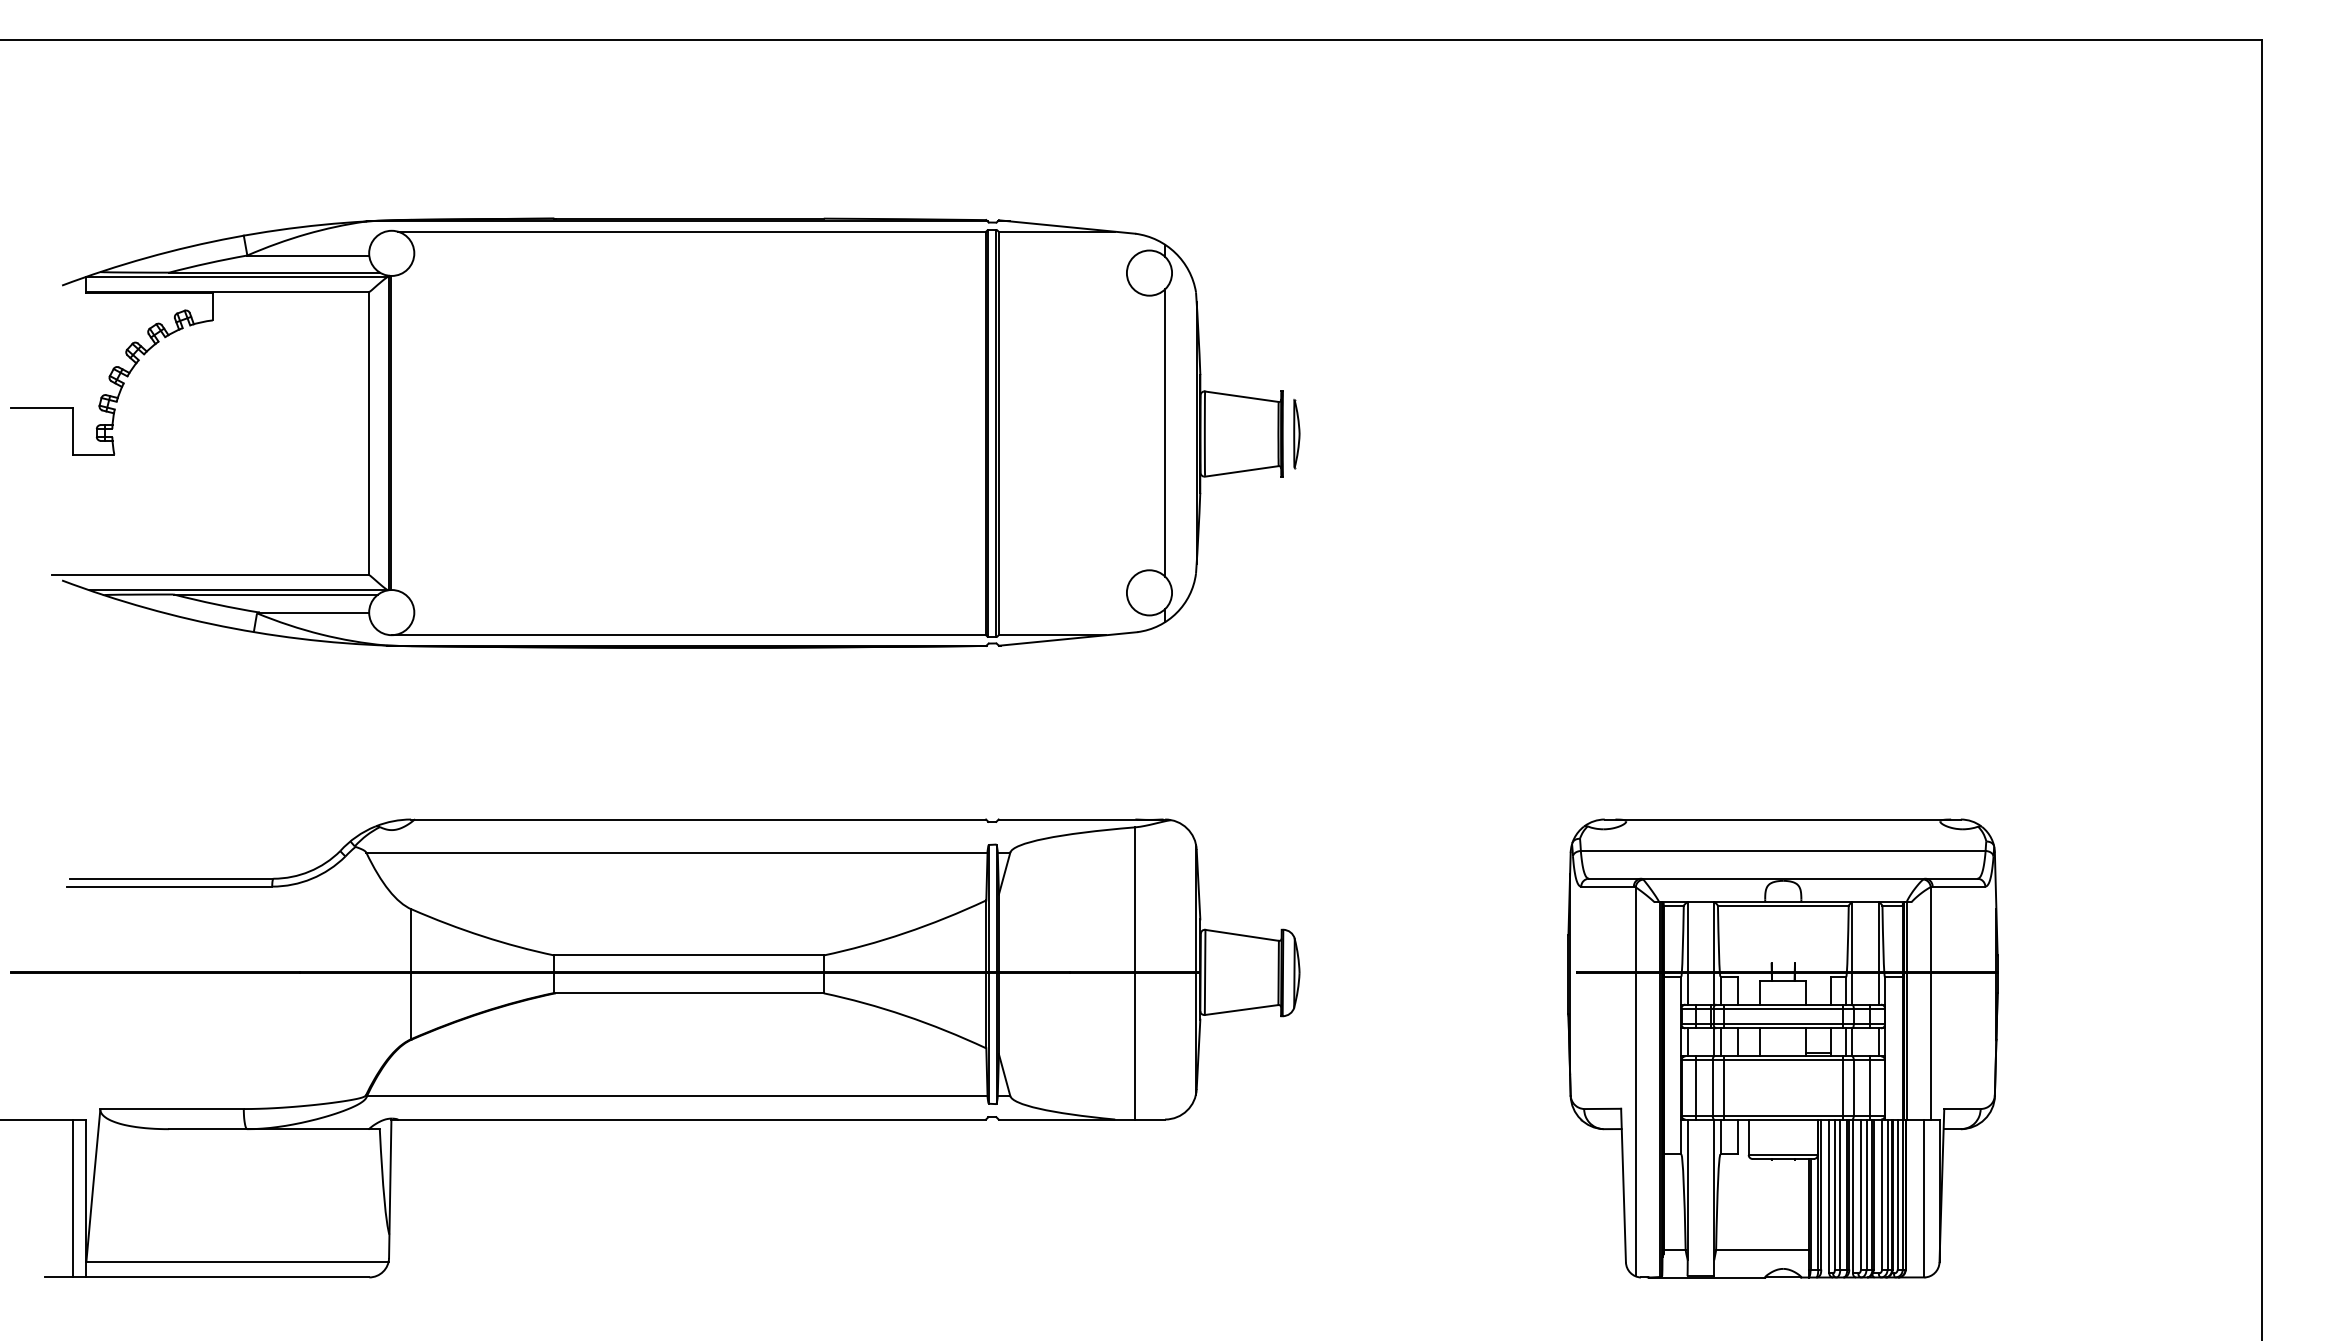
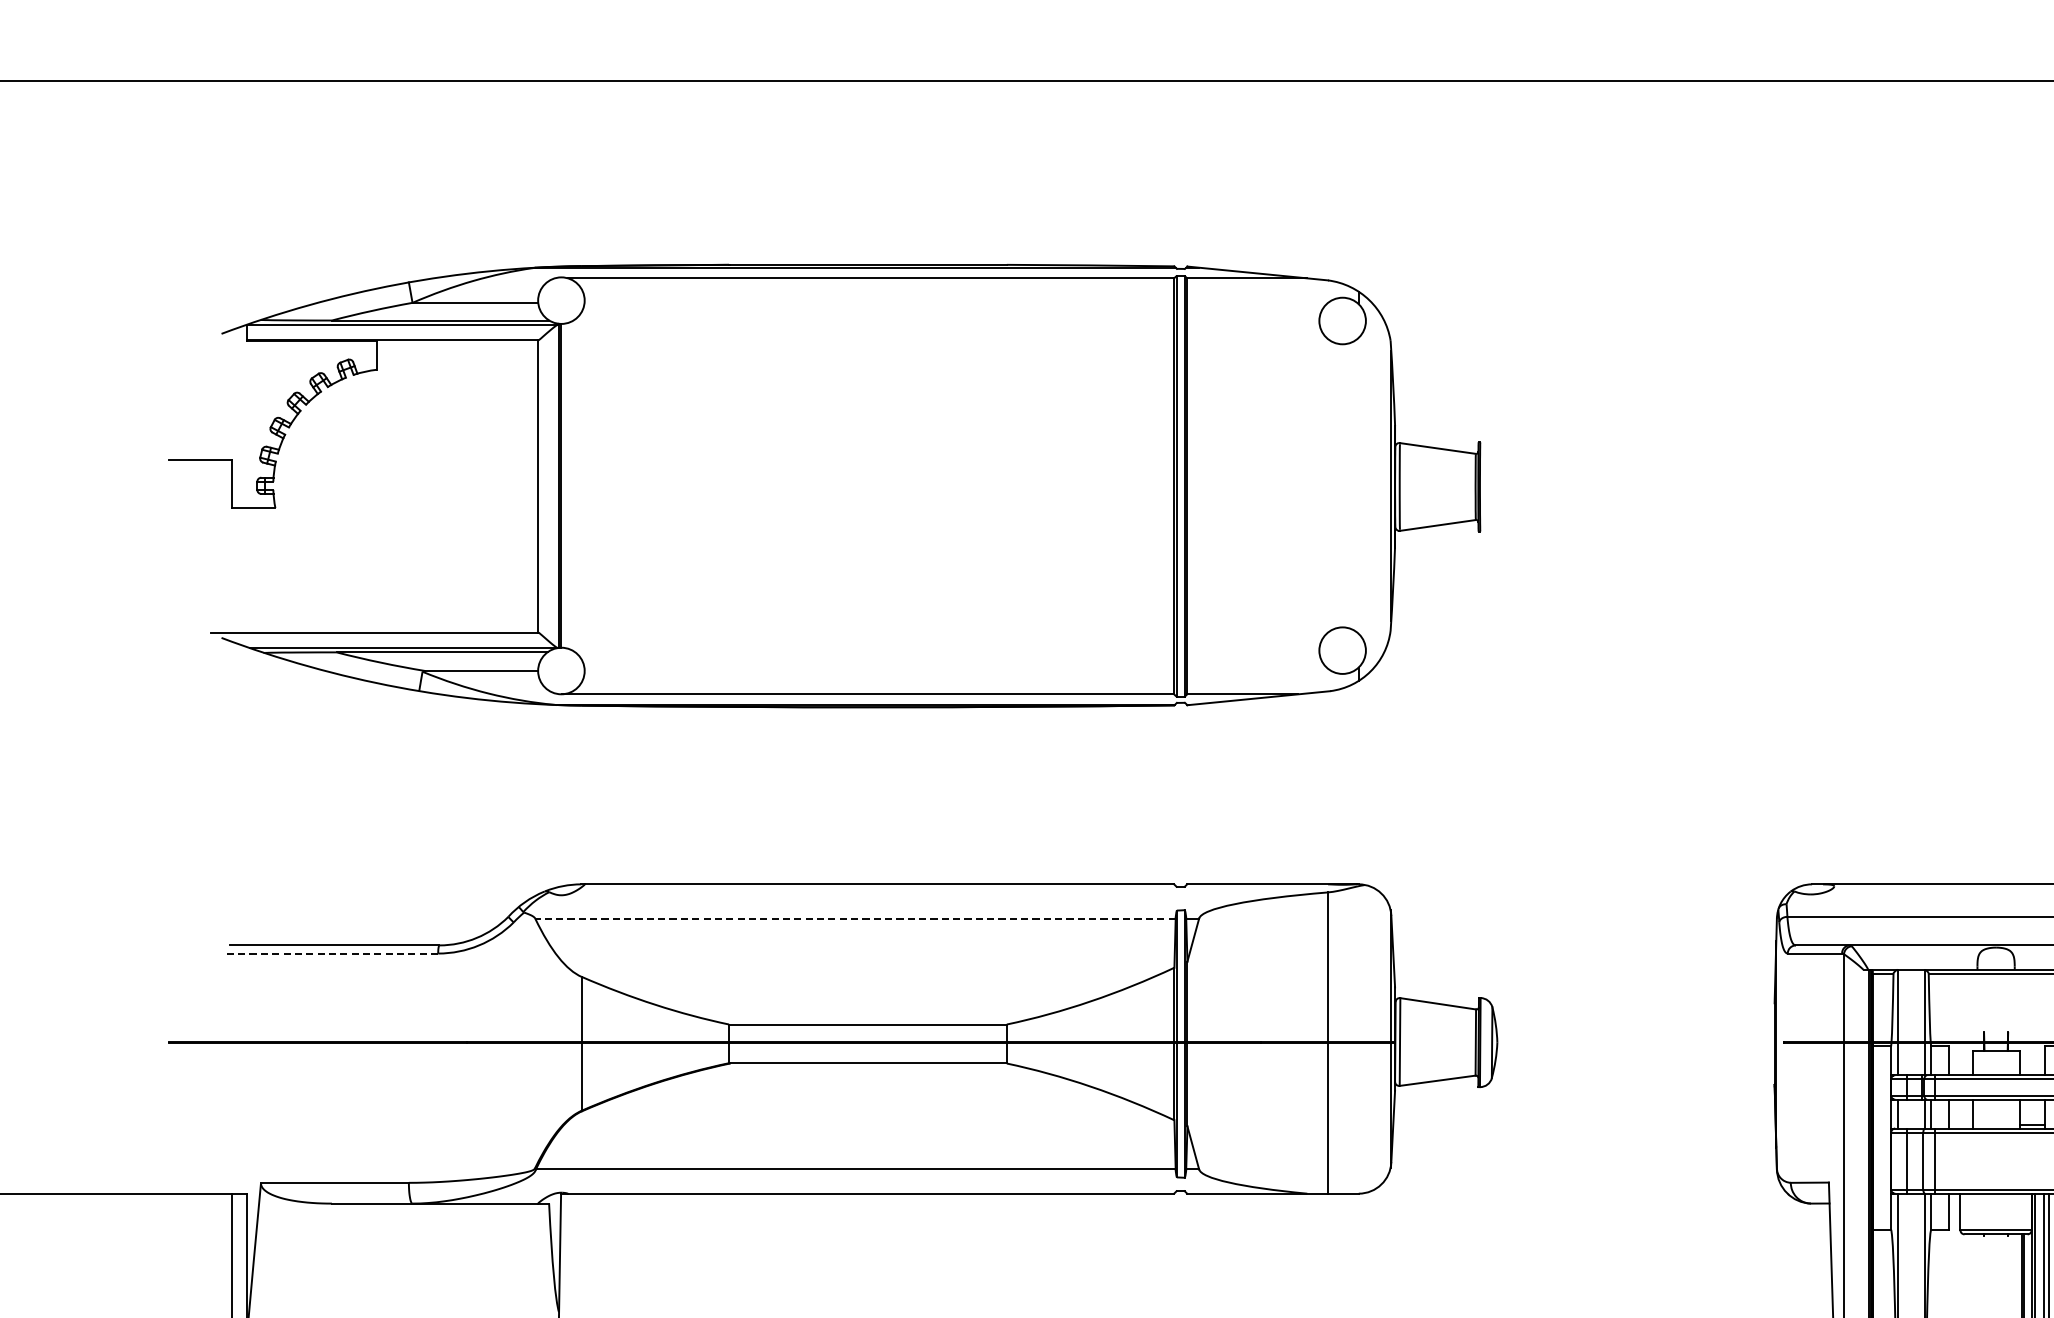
line: (1165, 432) -> (1359, 485), removed
part: (1296, 434) -> (1494, 487), removed
line: (676, 852) -> (854, 918), solid -> dashed
line: (169, 886) -> (332, 953), solid -> dashed

